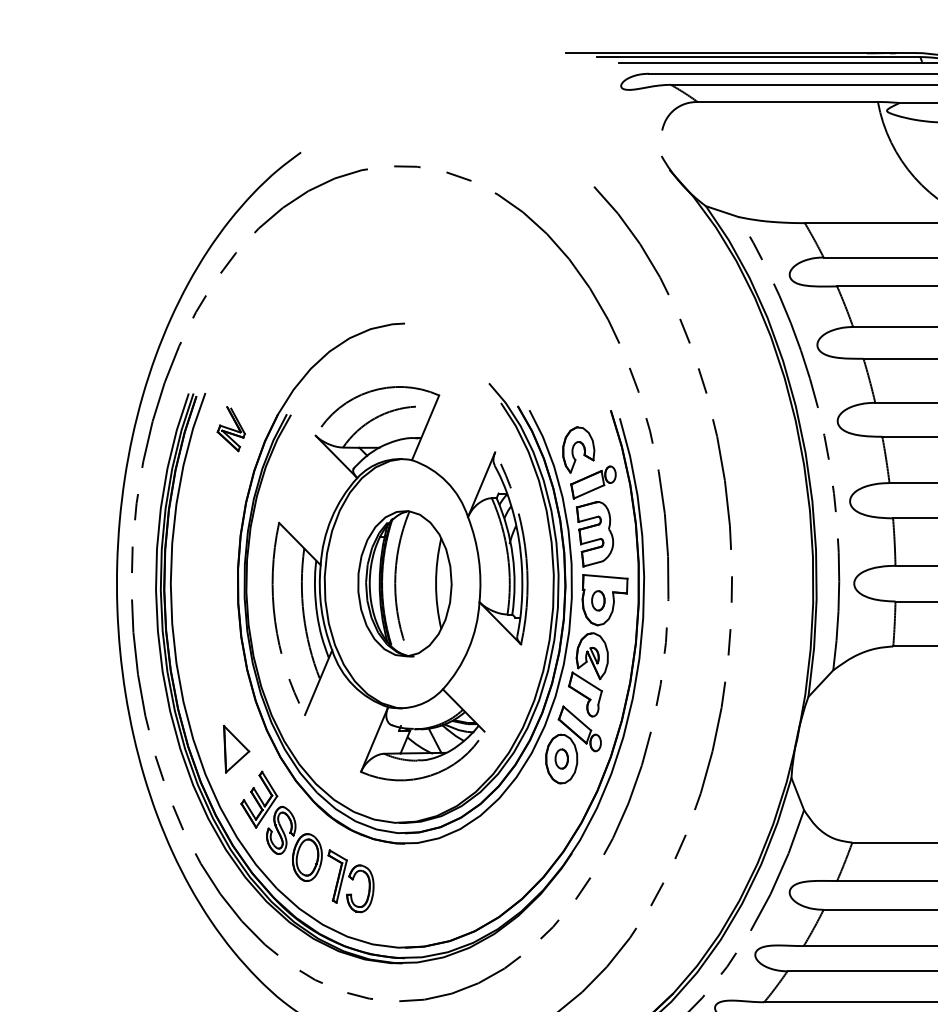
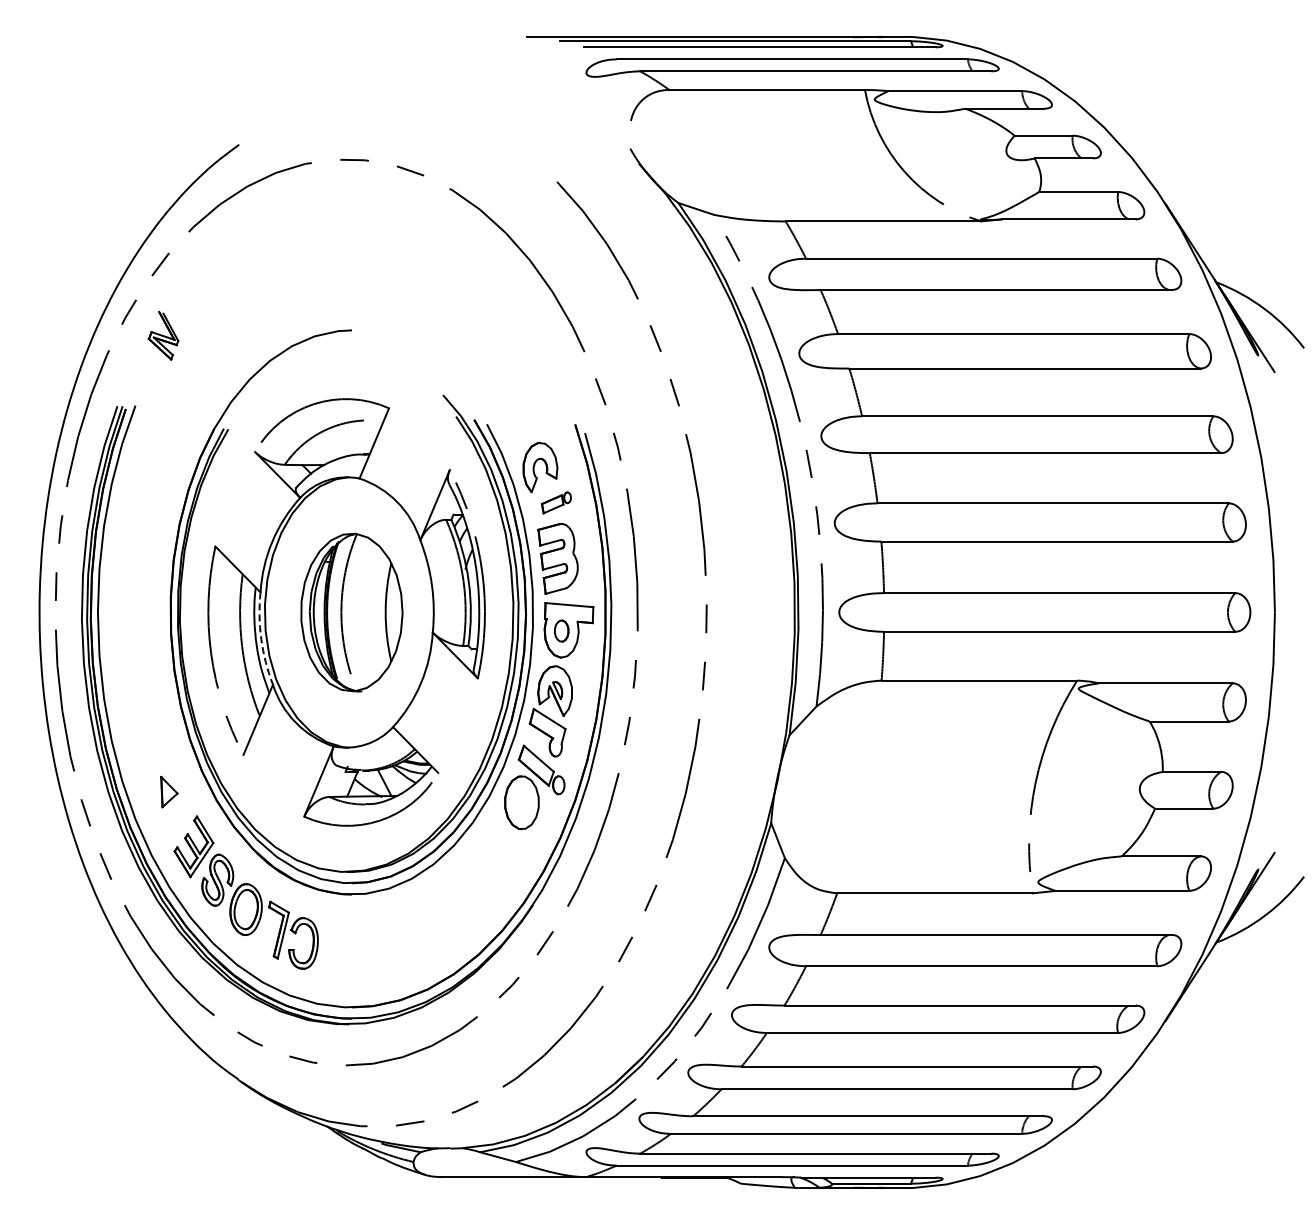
part: (231, 428) -> (163, 335), moved
part: (593, 482) -> (556, 502), size x0.6
arc: (321, 608) -> (261, 639), solid -> dashed
part: (236, 748) -> (169, 791), size x0.6
part: (561, 758) -> (521, 802), removed

